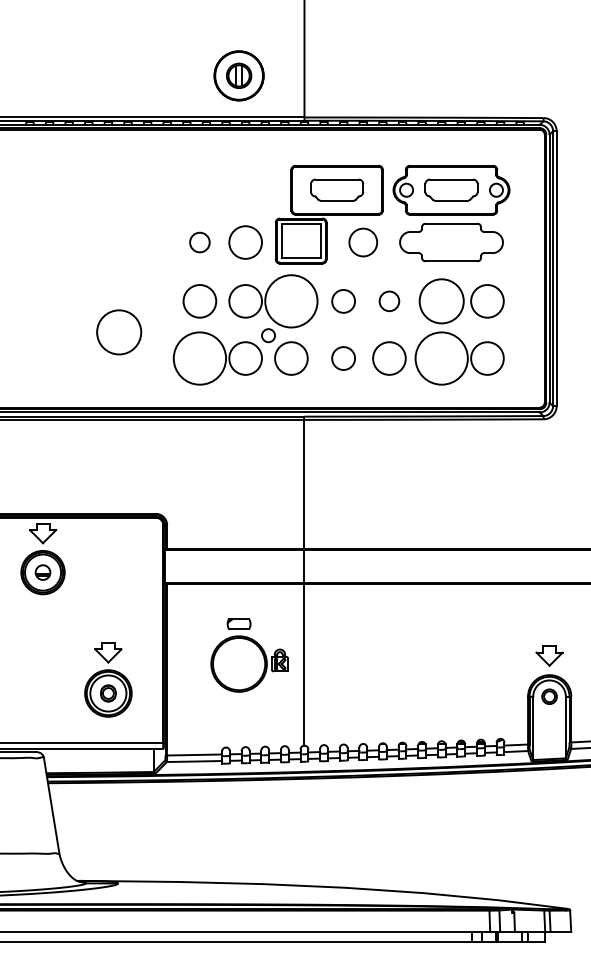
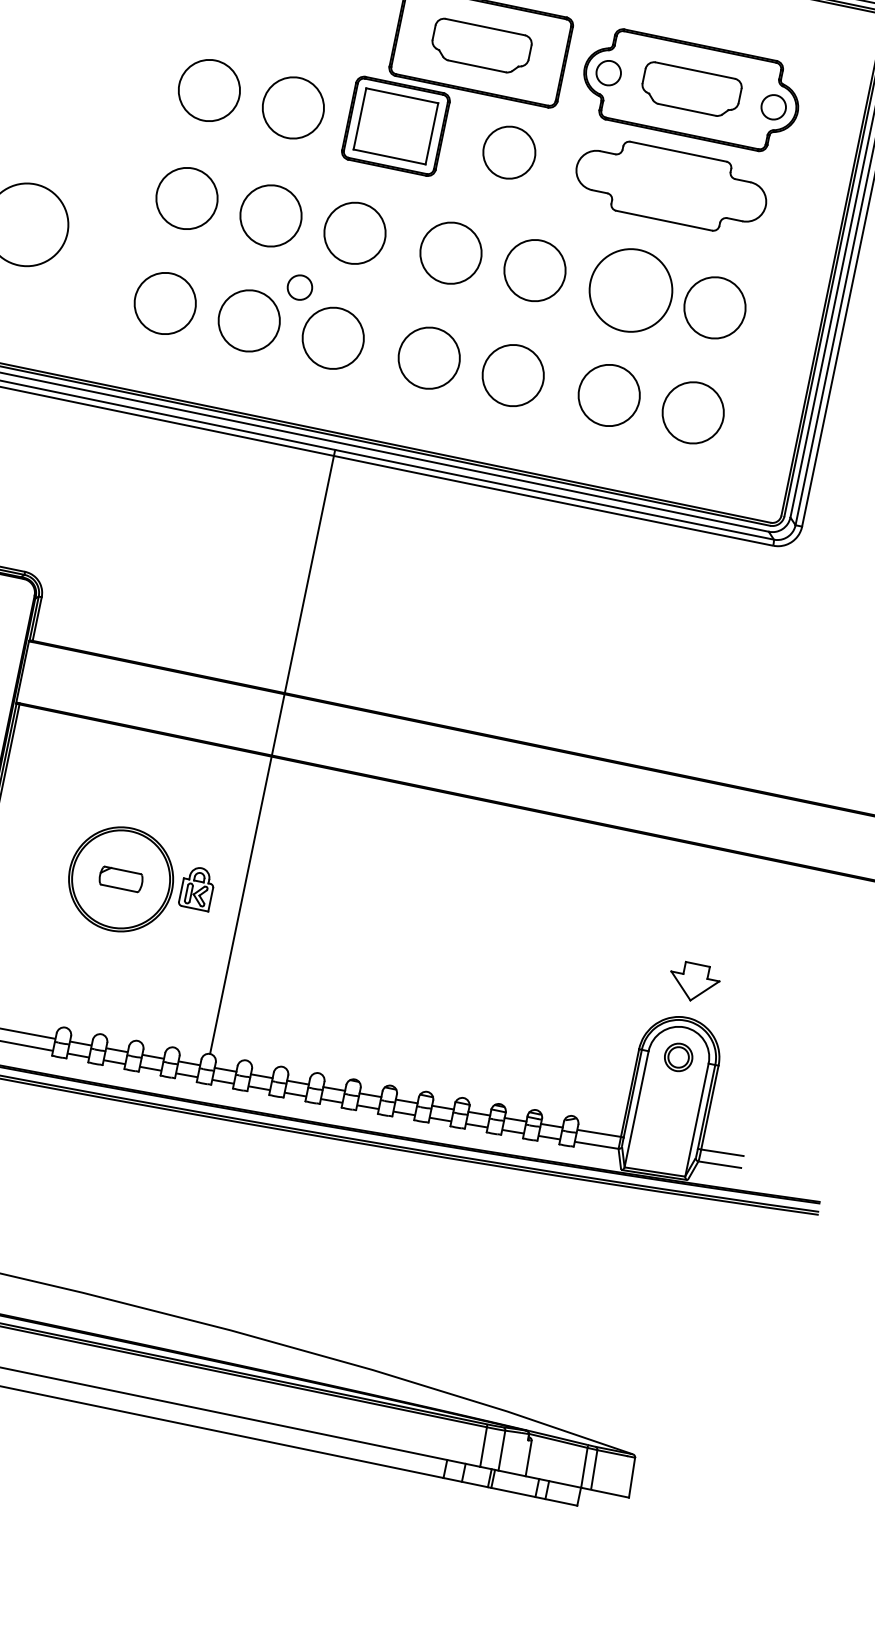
circle: (199, 242) -> (208, 90), size x1.67
circle: (291, 301) -> (355, 233), size x0.62
circle: (343, 301) -> (450, 253), size x1.43
circle: (389, 301) -> (535, 270), size x1.67
circle: (199, 358) -> (164, 303), size x0.62
circle: (343, 358) -> (428, 358), size x1.43
circle: (441, 358) -> (608, 395), size x0.62
part: (238, 623) -> (120, 878), moved

